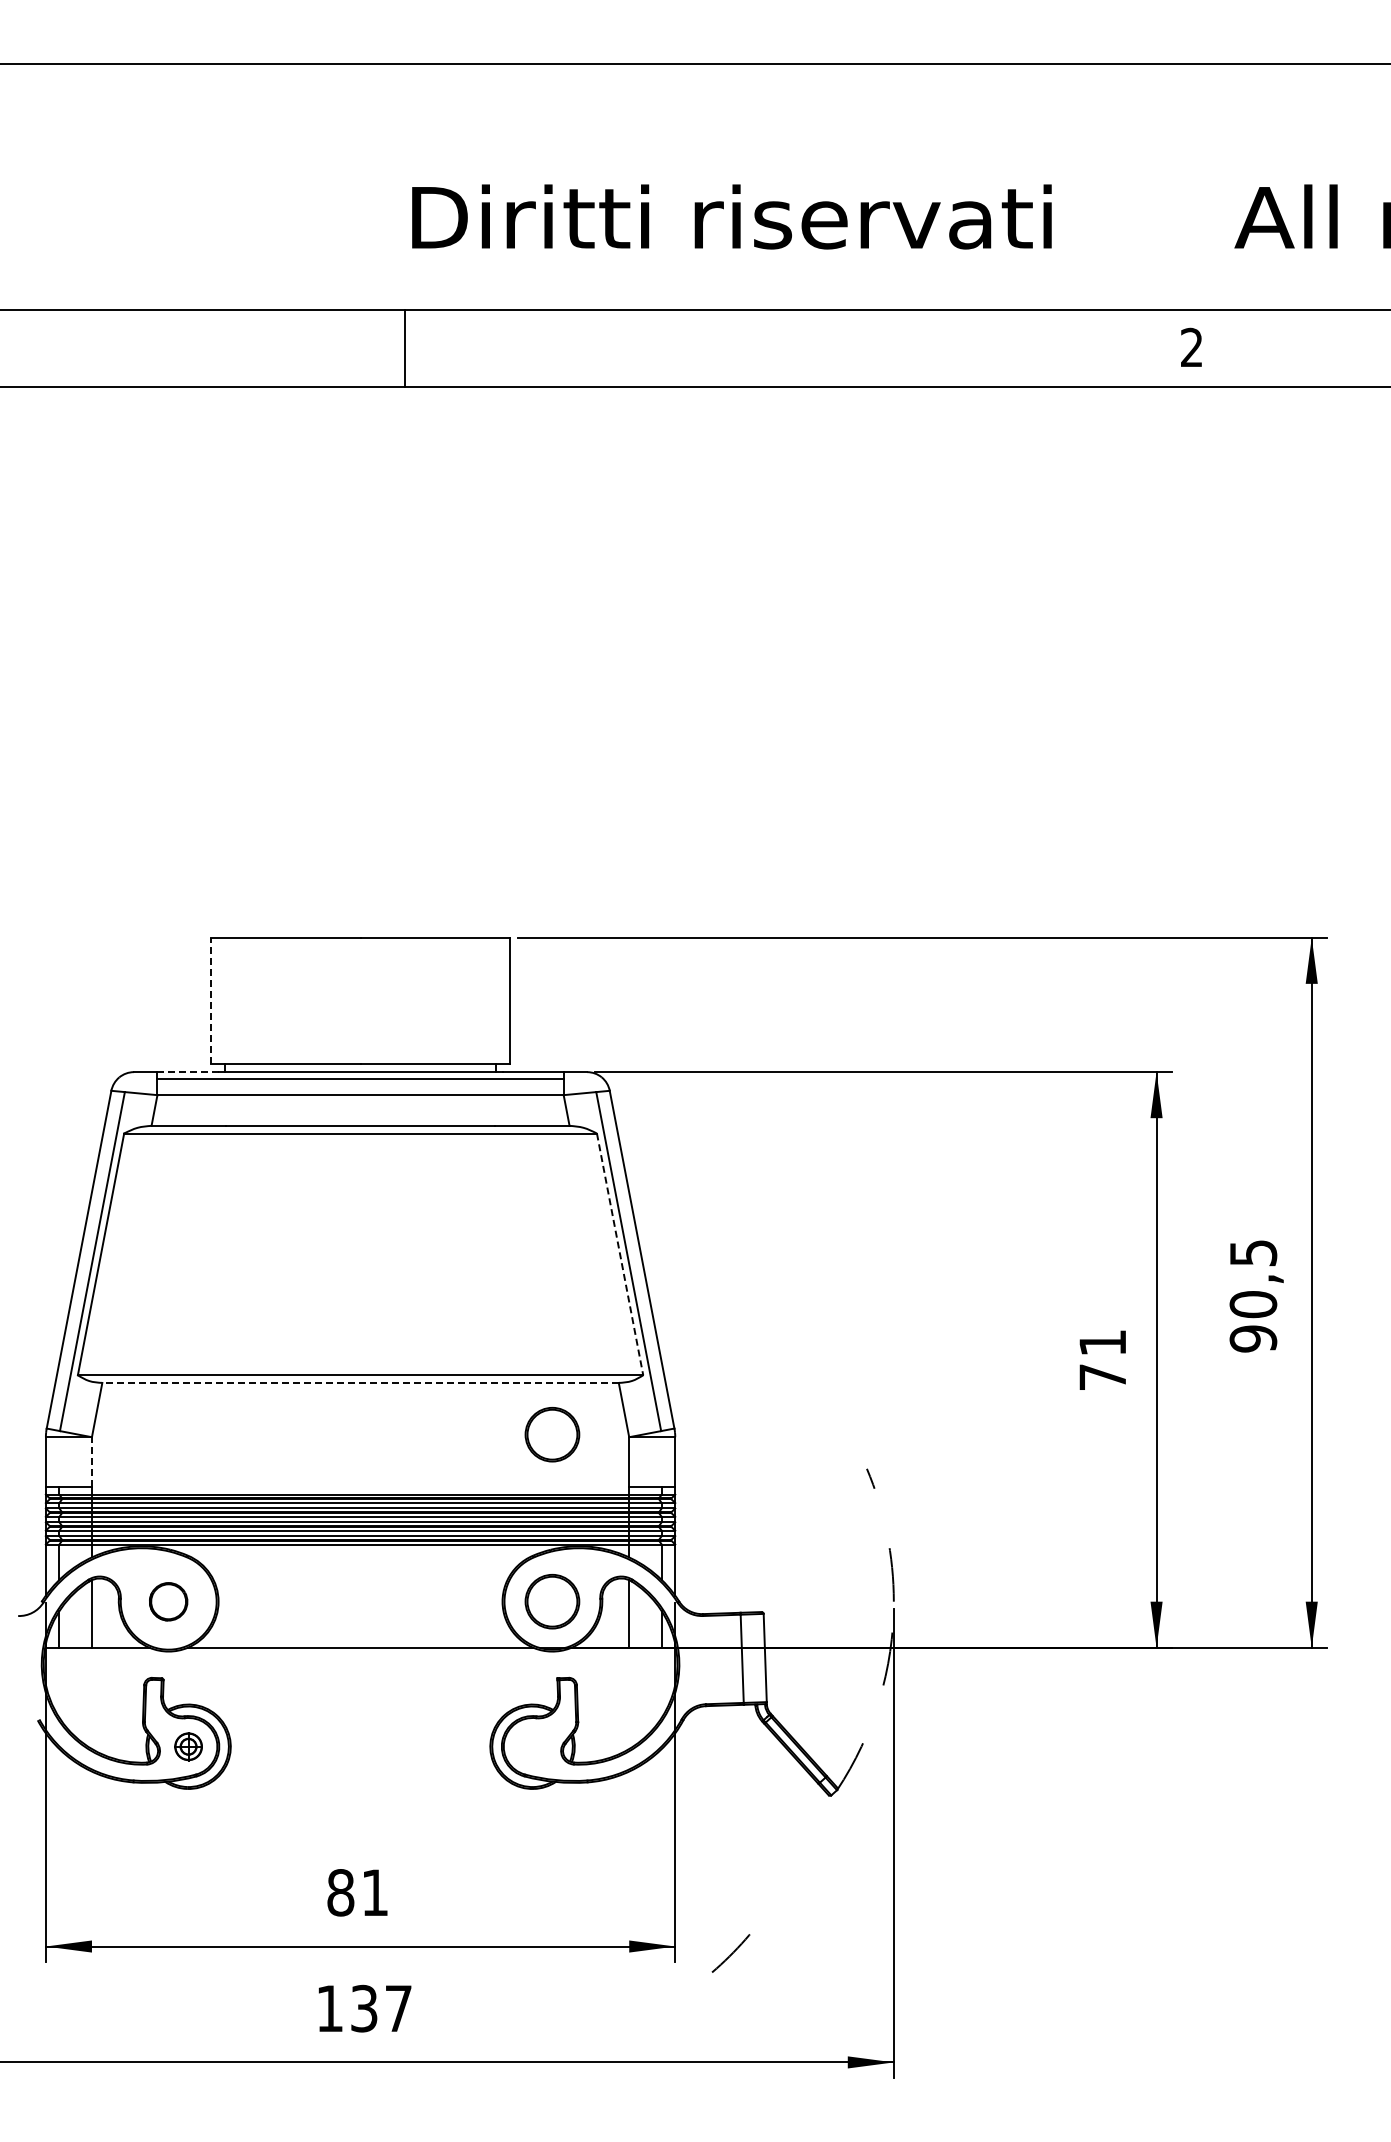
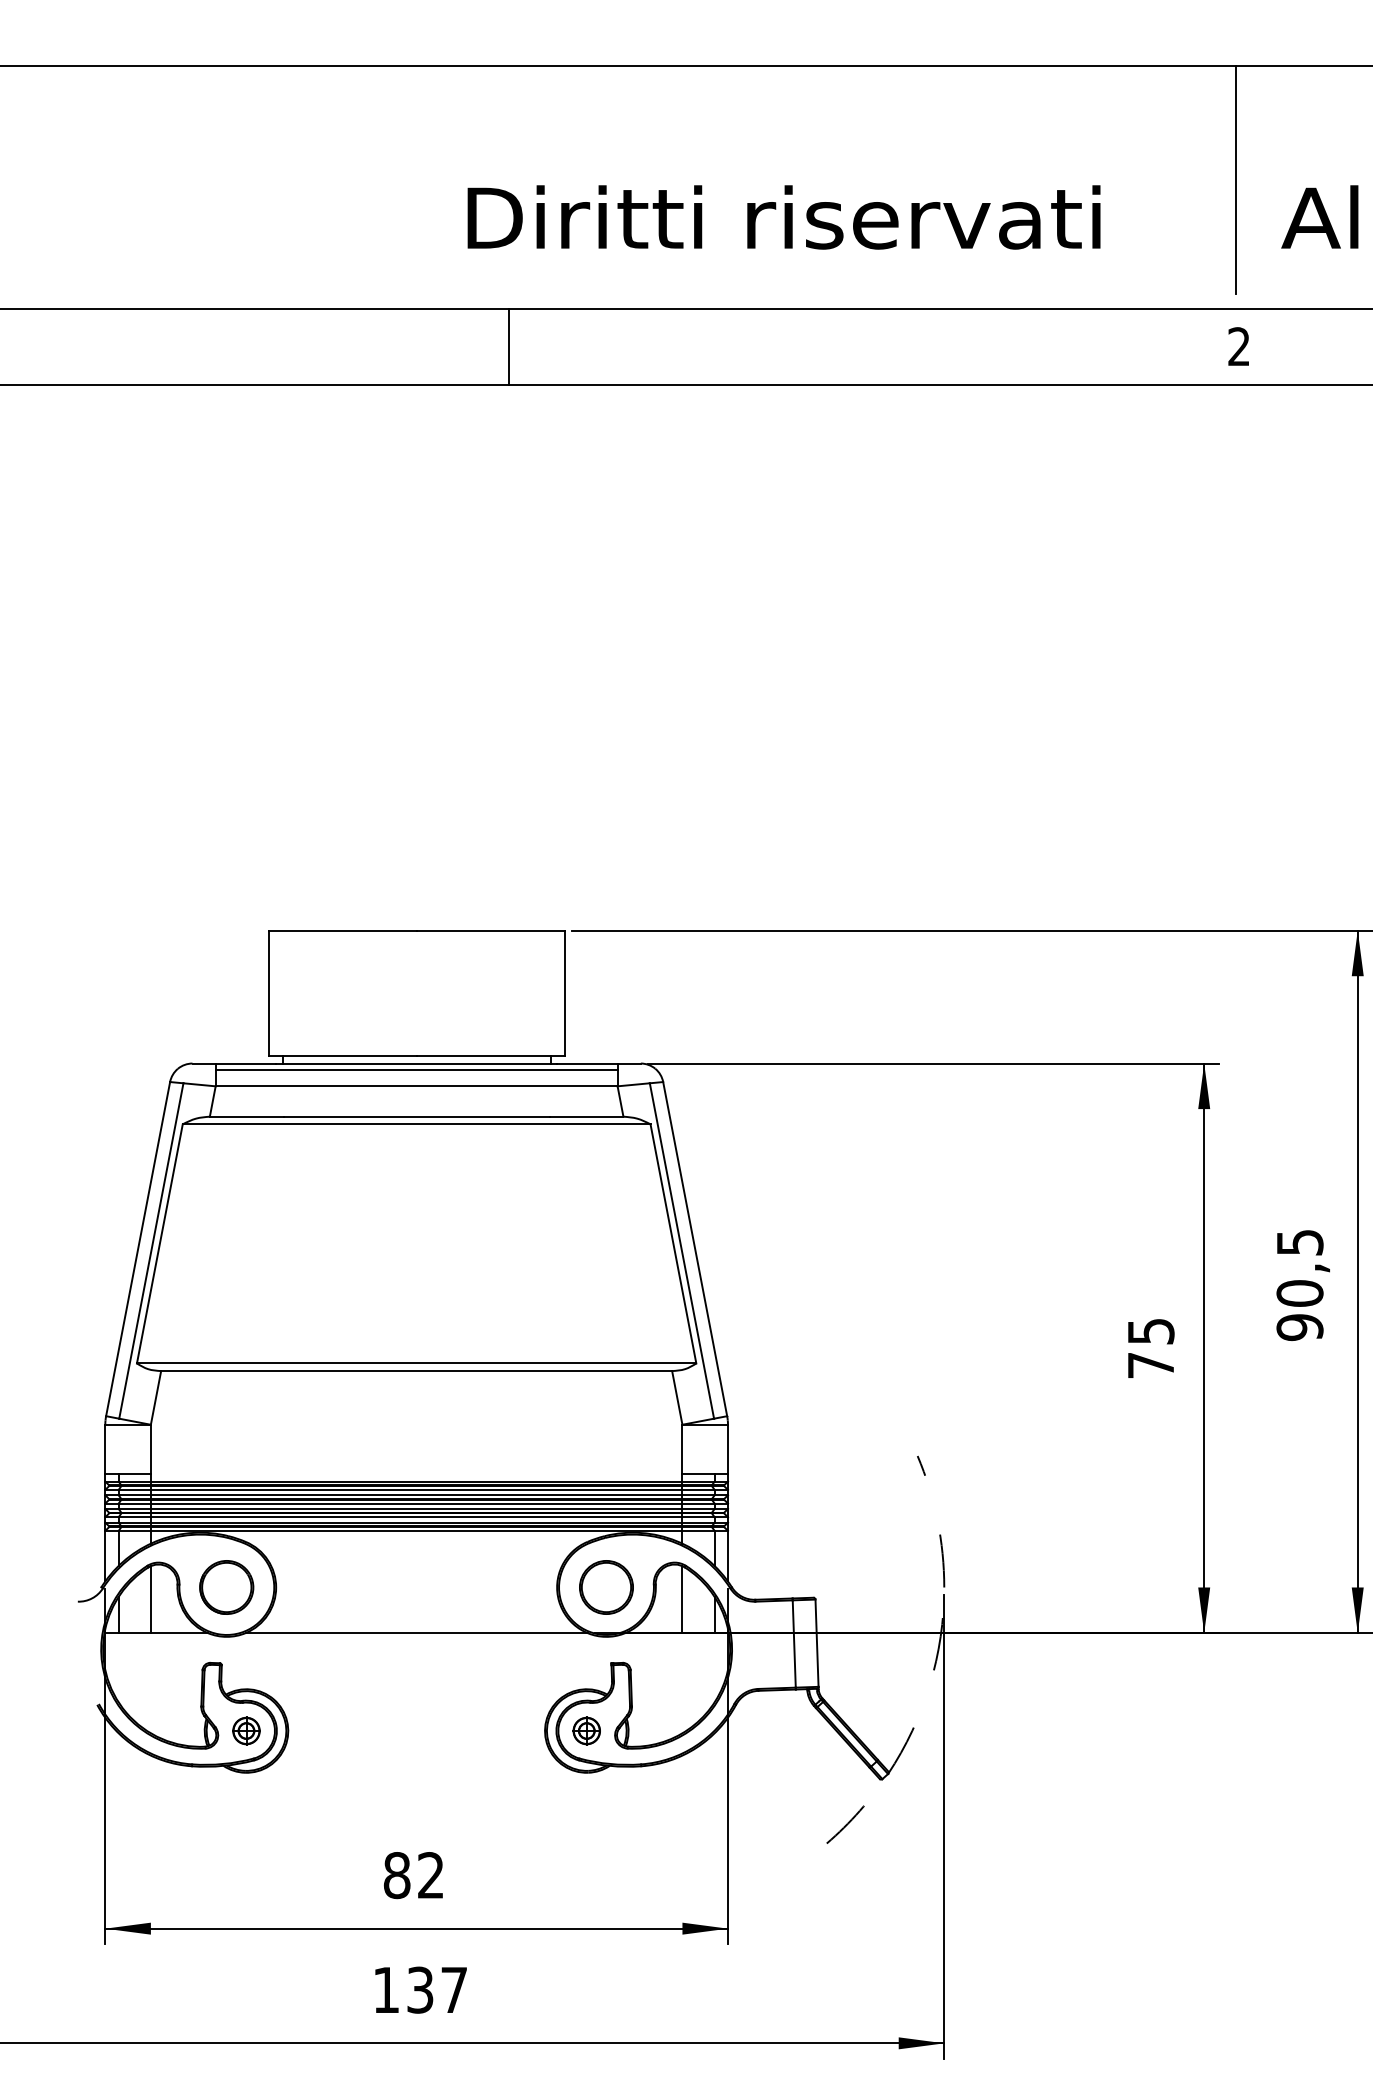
line: (1188, 179) -> (1235, 180), added
line: (404, 347) -> (508, 346), moved
line: (210, 1000) -> (268, 992), dashed -> solid
line: (188, 1072) -> (246, 1063), dashed -> solid
line: (620, 1254) -> (673, 1243), dashed -> solid
text: (1102, 1342) -> (1150, 1331), 71 -> 75
line: (360, 1382) -> (416, 1370), dashed -> solid
part: (552, 1434) -> (606, 1422), removed
line: (91, 1461) -> (150, 1448), dashed -> solid
part: (168, 1601) -> (226, 1587), size x1.43
part: (532, 1746) -> (586, 1730), added
text: (374, 1892) -> (430, 1875), 81 -> 82
line: (731, 1953) -> (845, 1824), moved

